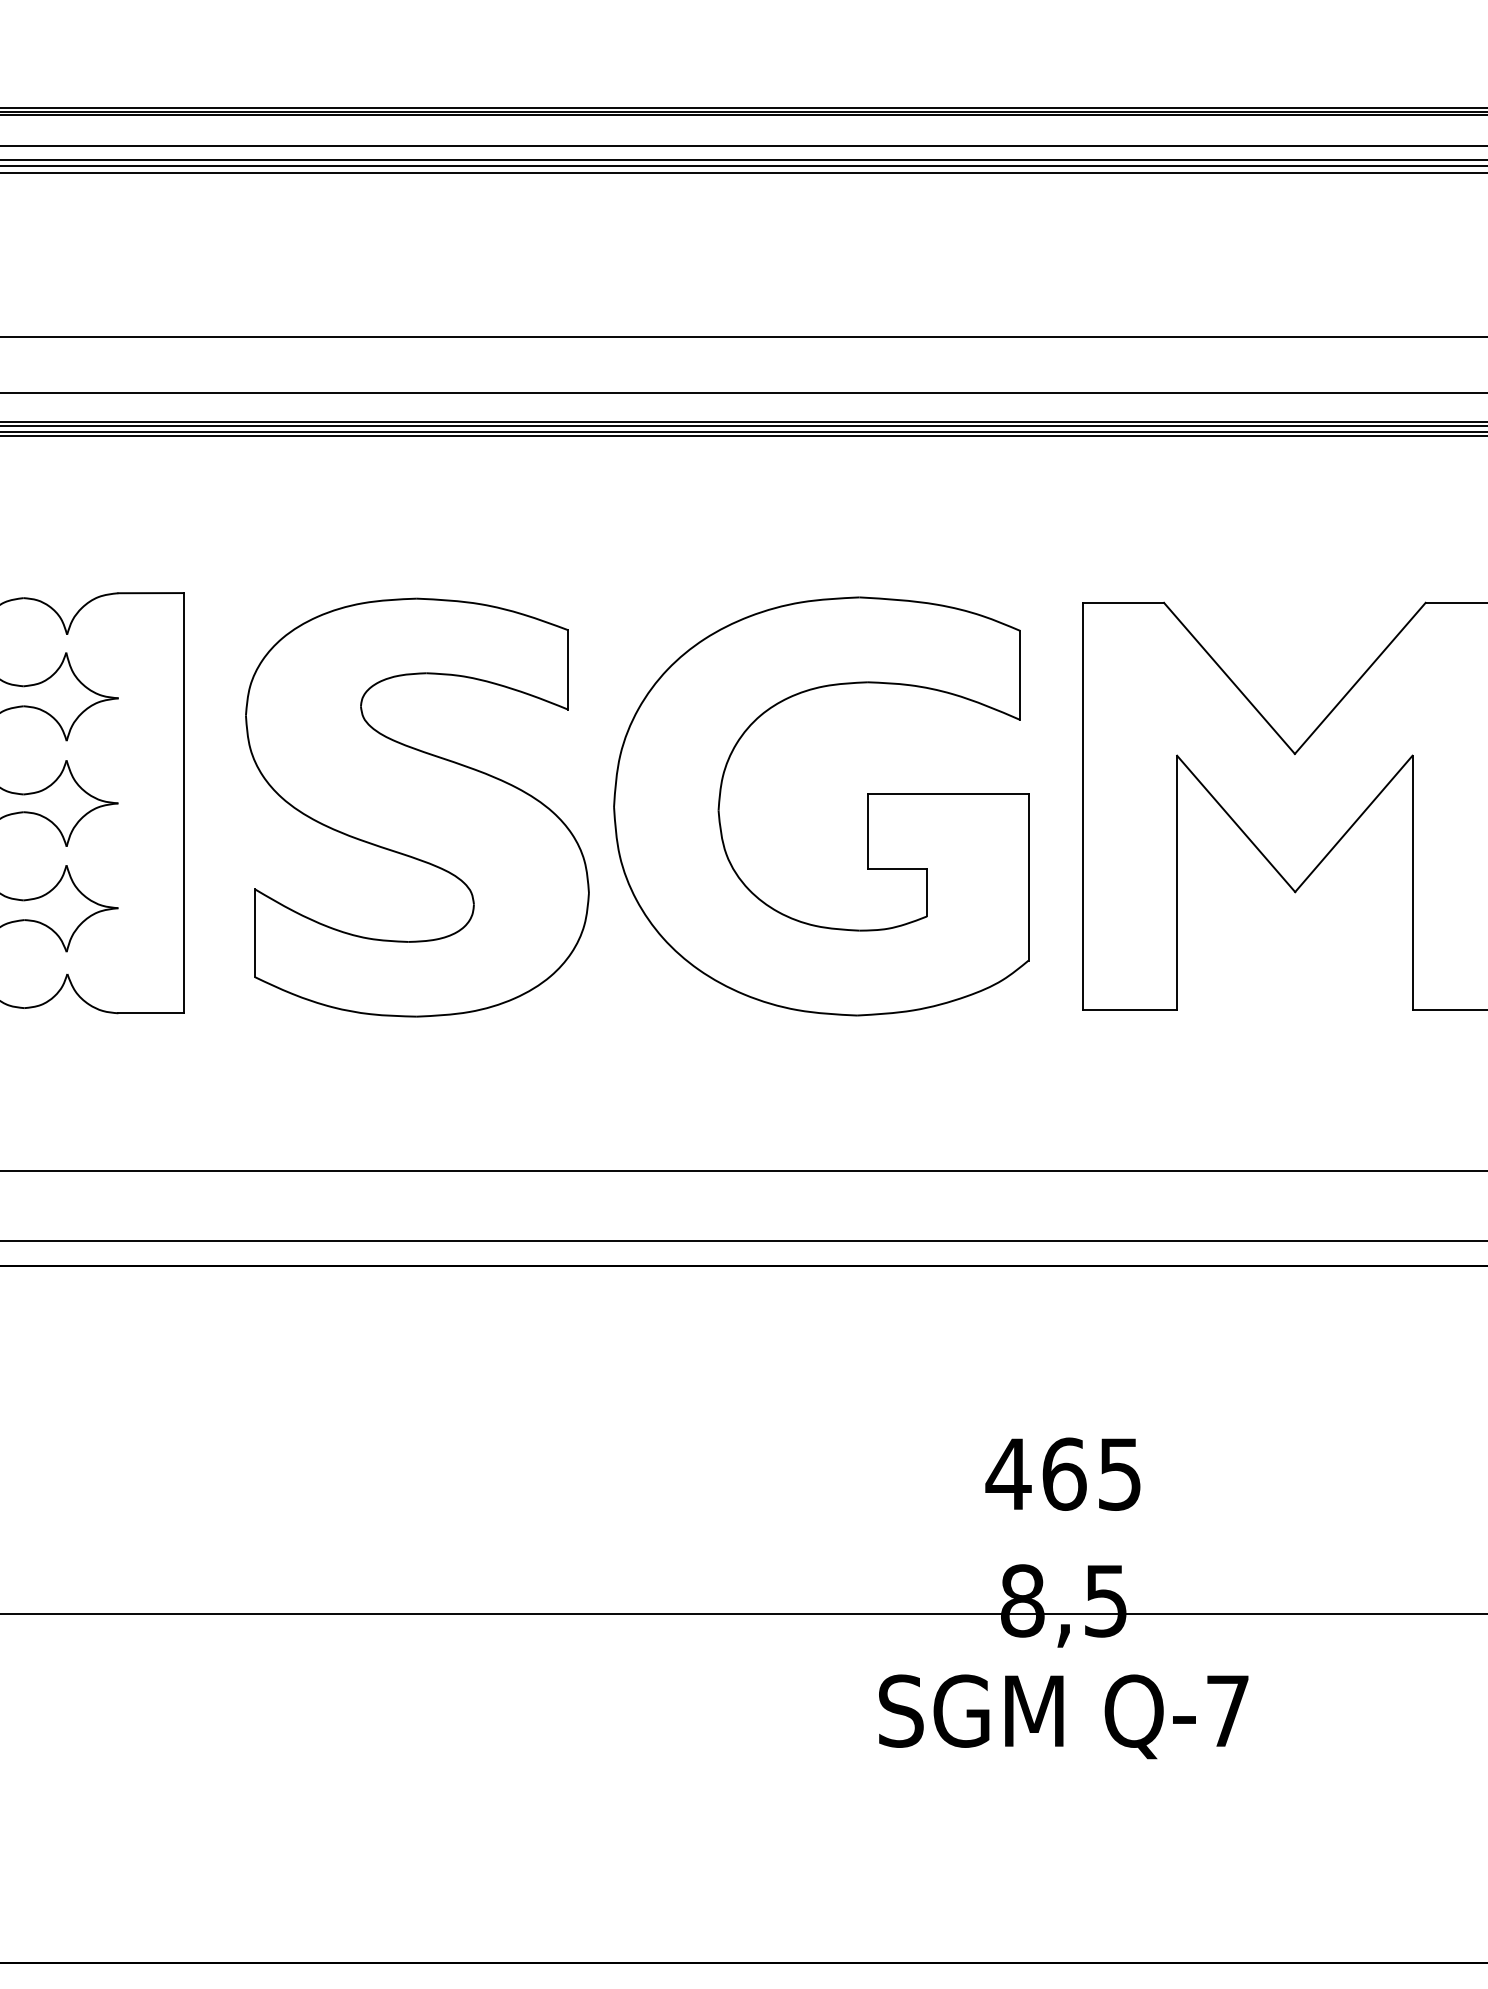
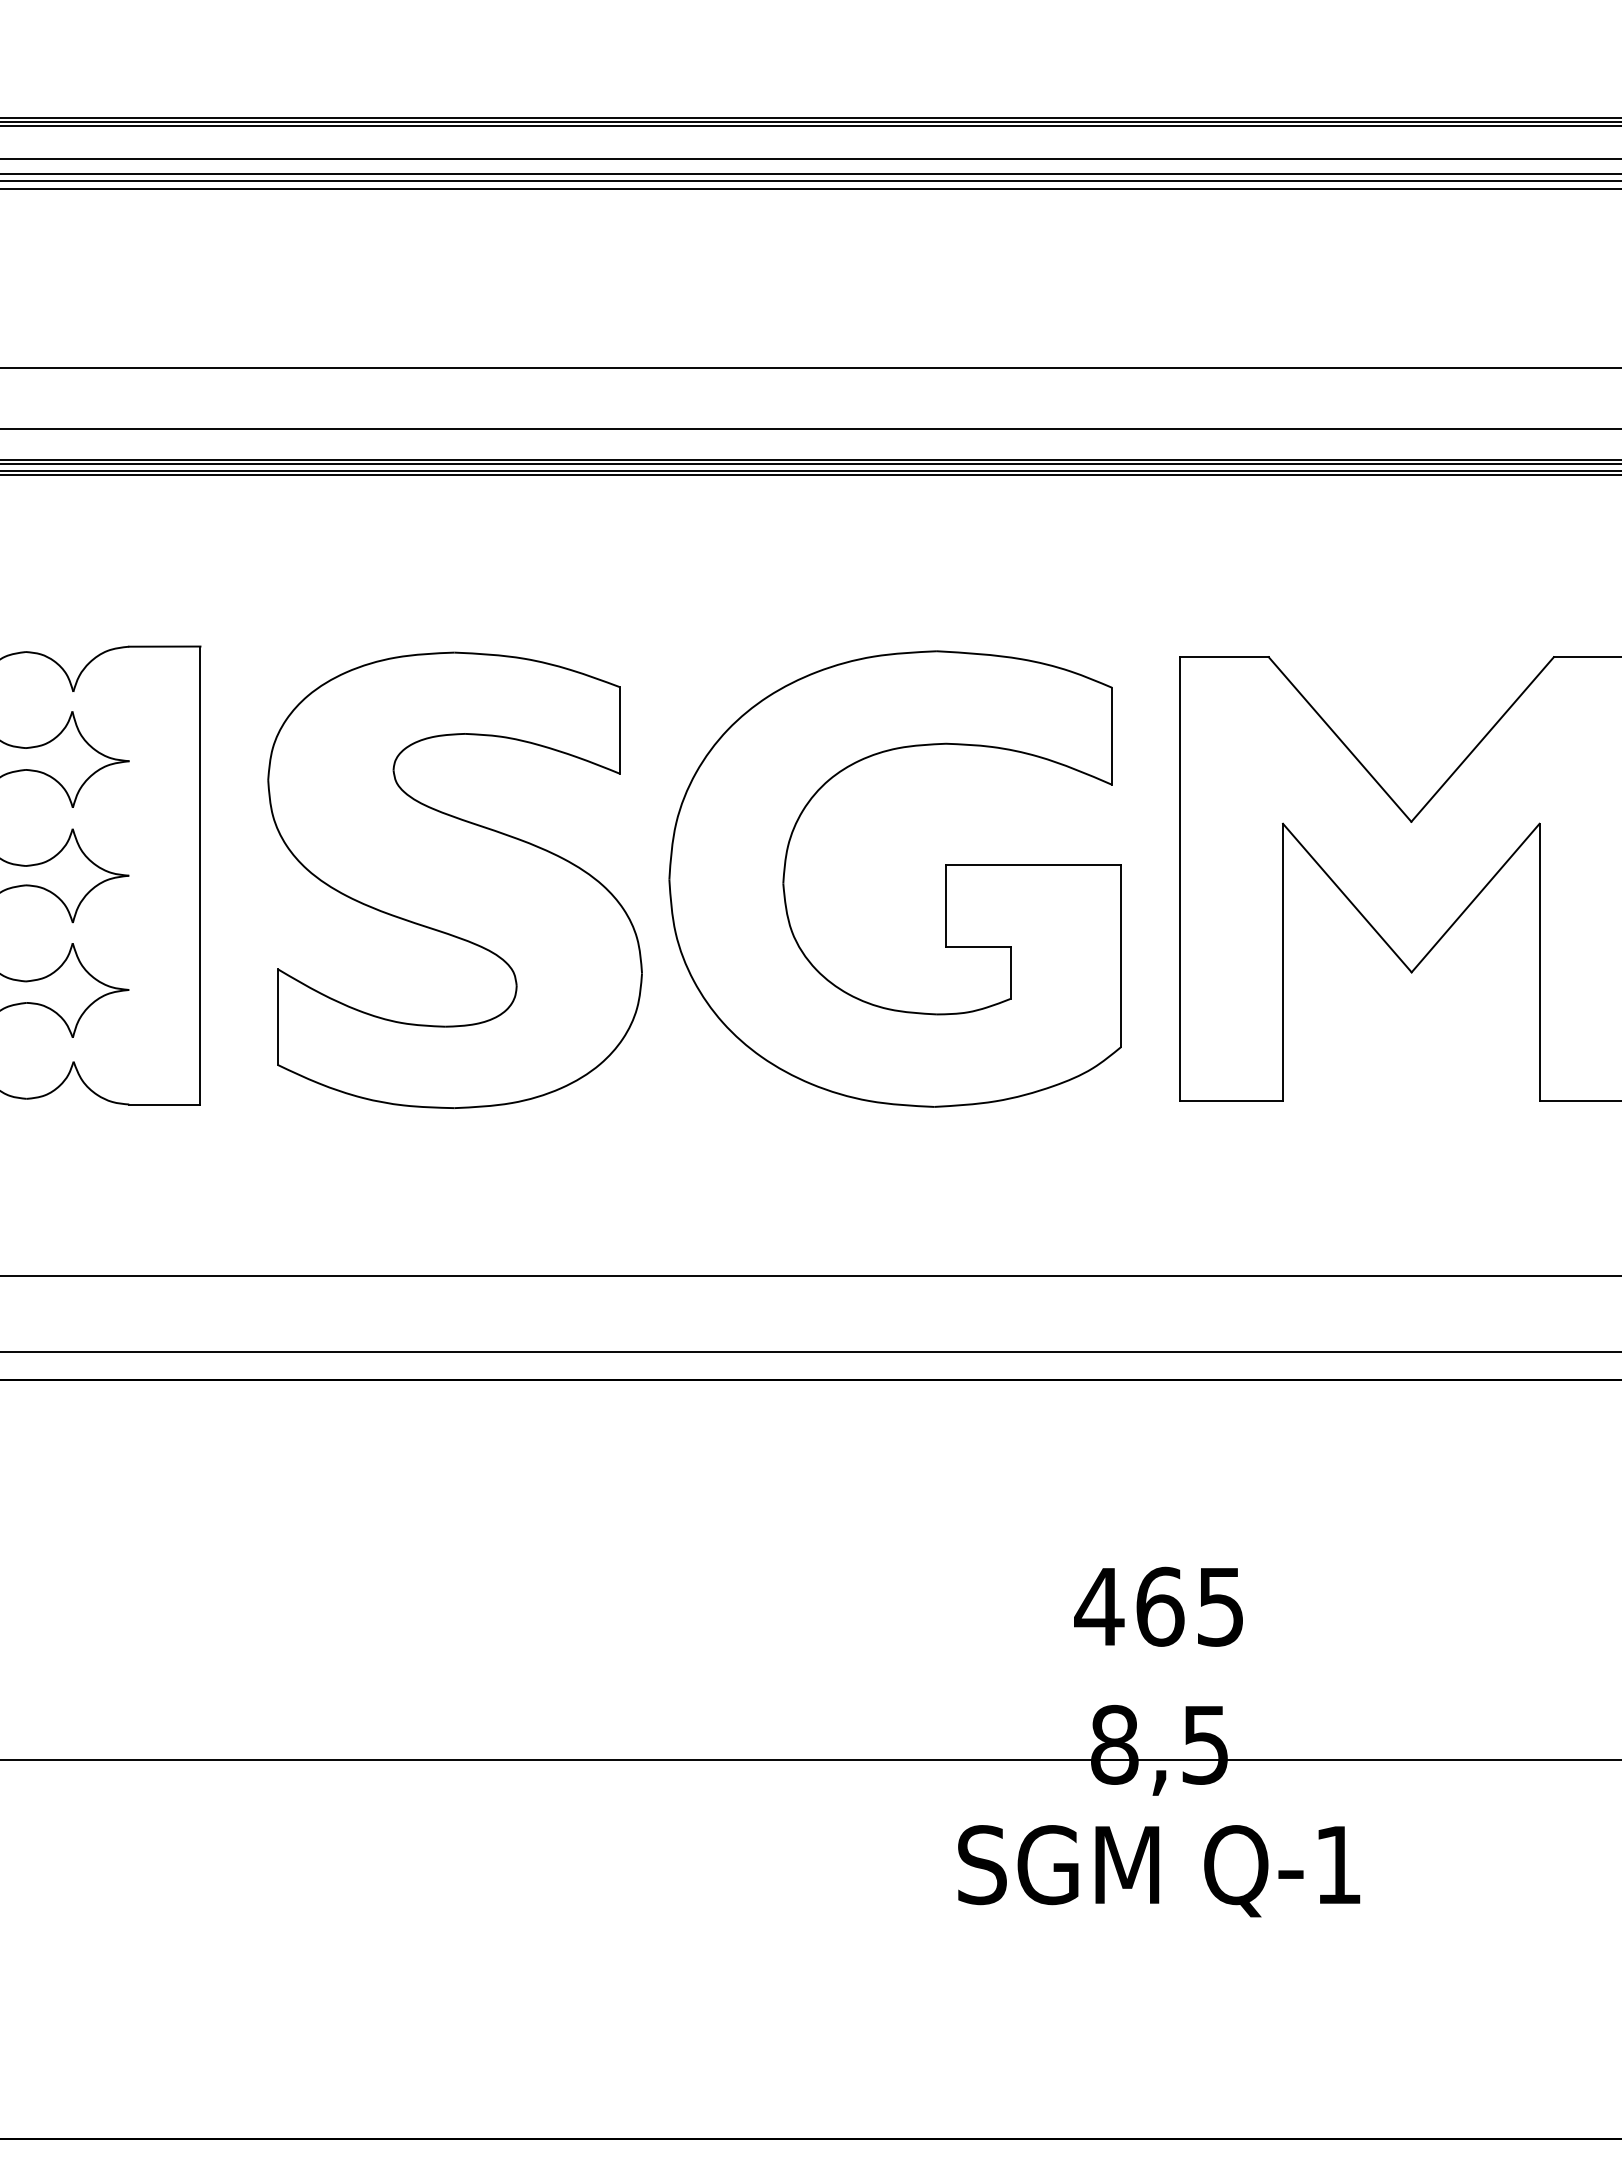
text: (1228, 1710) -> (1338, 1864), Q-7 -> Q-1

